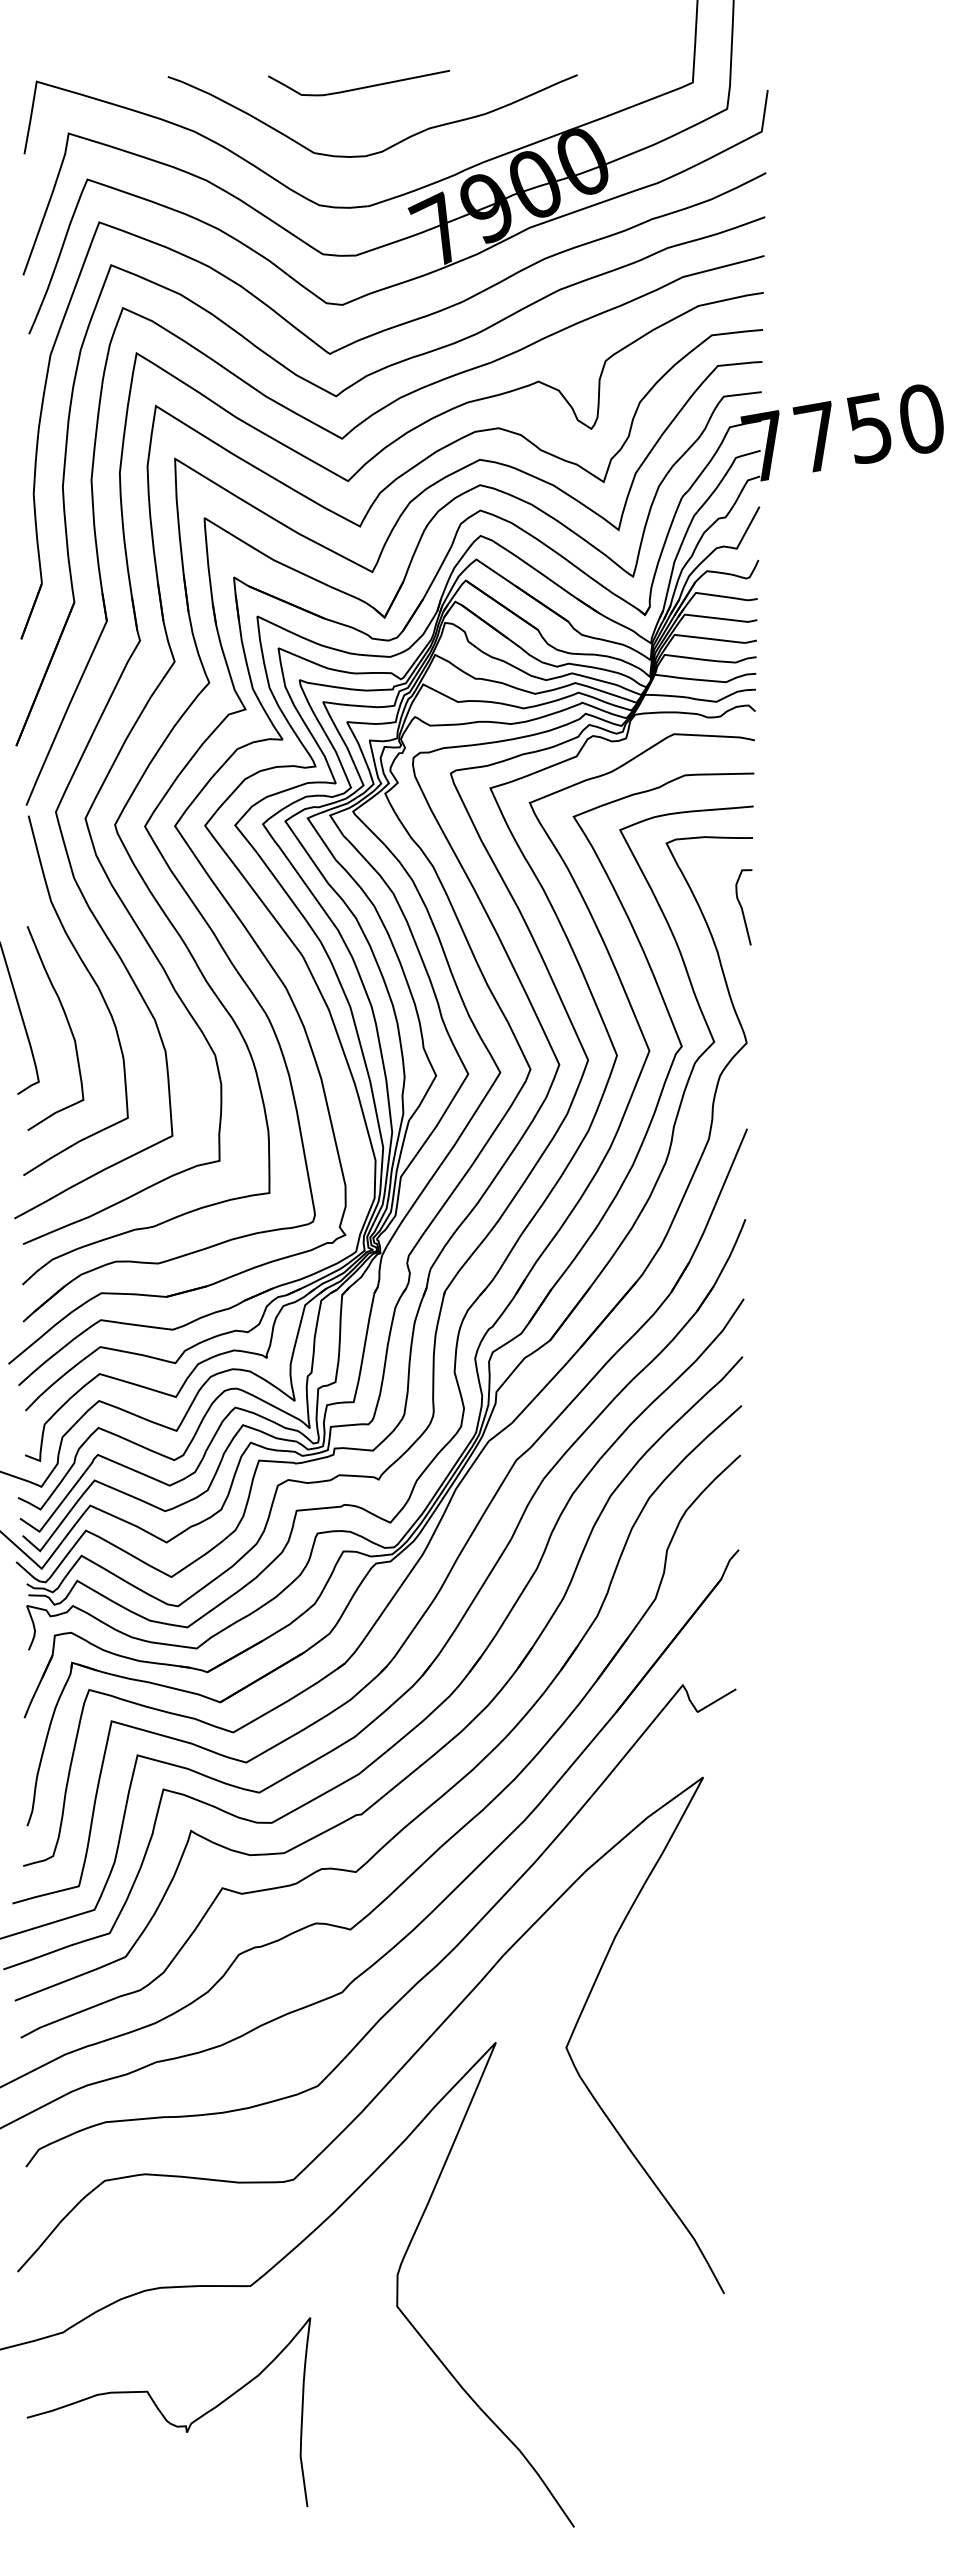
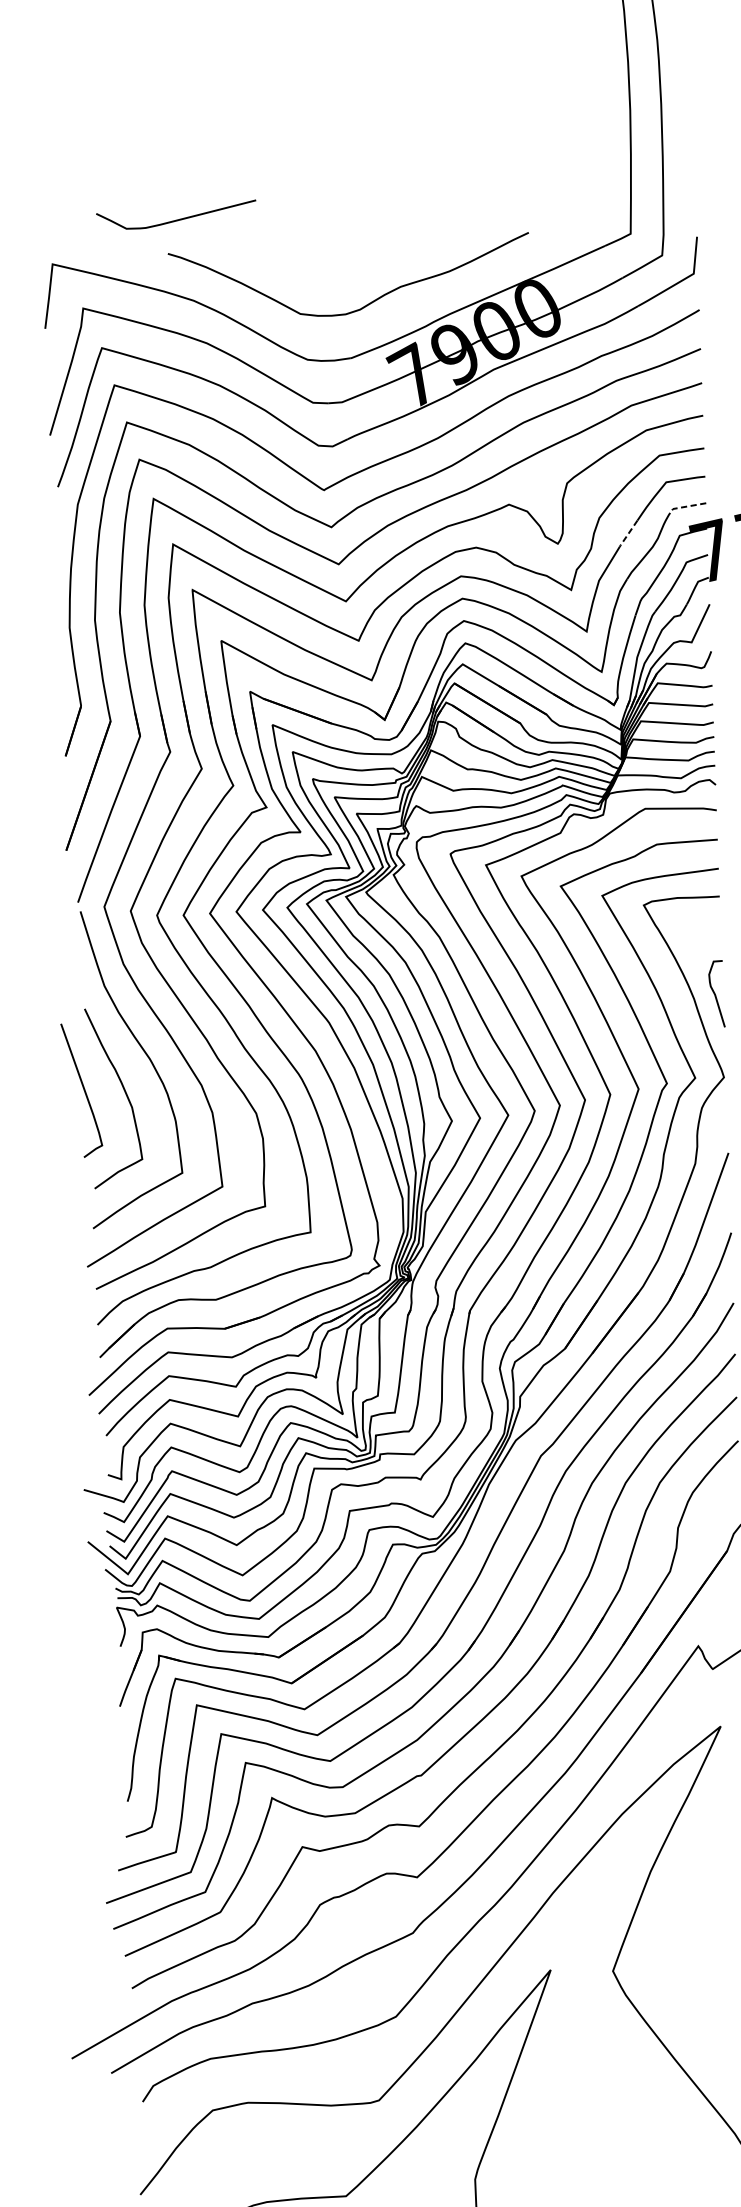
curve: (359, 87) -> (177, 219), moved
line: (739, 394) -> (686, 506), solid -> dashed
line: (671, 422) -> (628, 534), solid -> dashed
curve: (742, 907) -> (715, 994), moved

